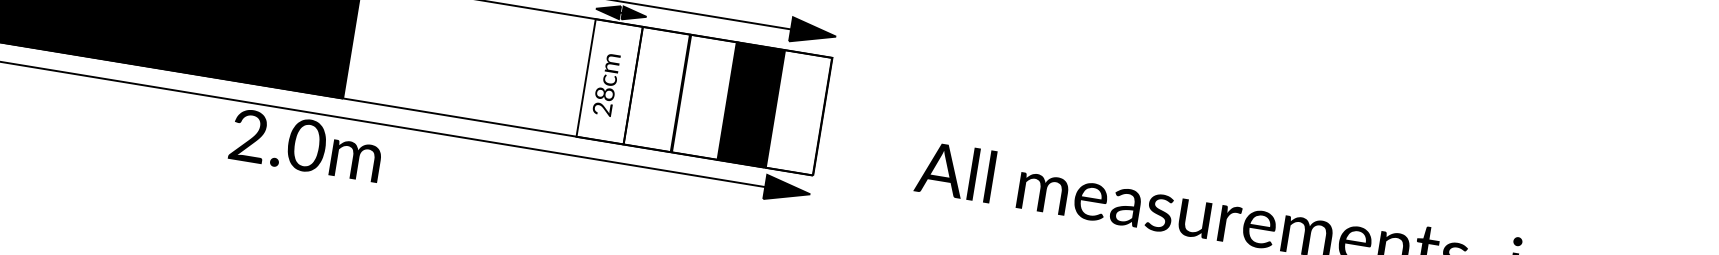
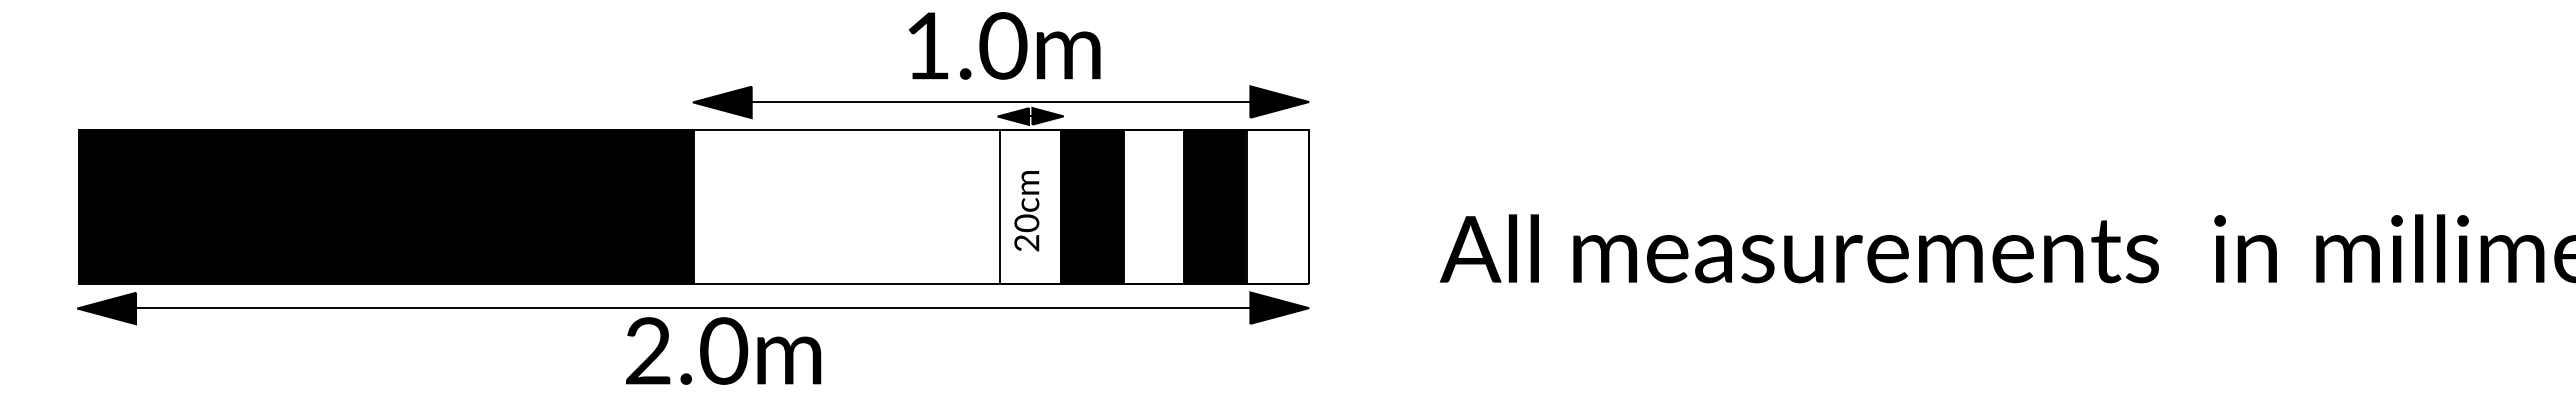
fill: (656, 89) -> (1091, 206), added
text: (605, 94) -> (1027, 223), 28cm -> 20cm
text: (306, 145) -> (723, 350), moved

